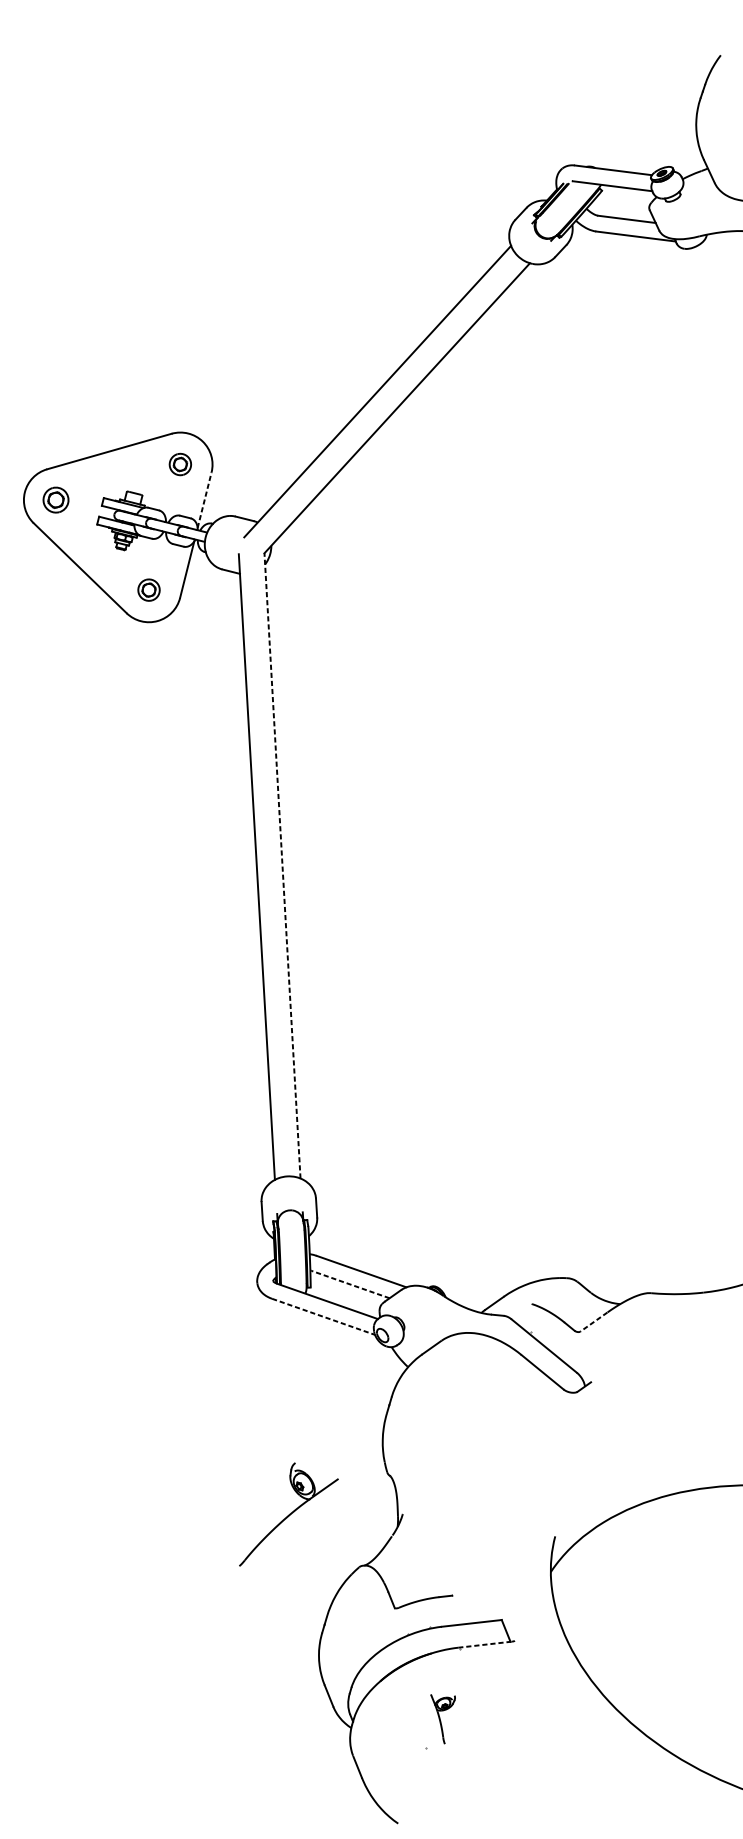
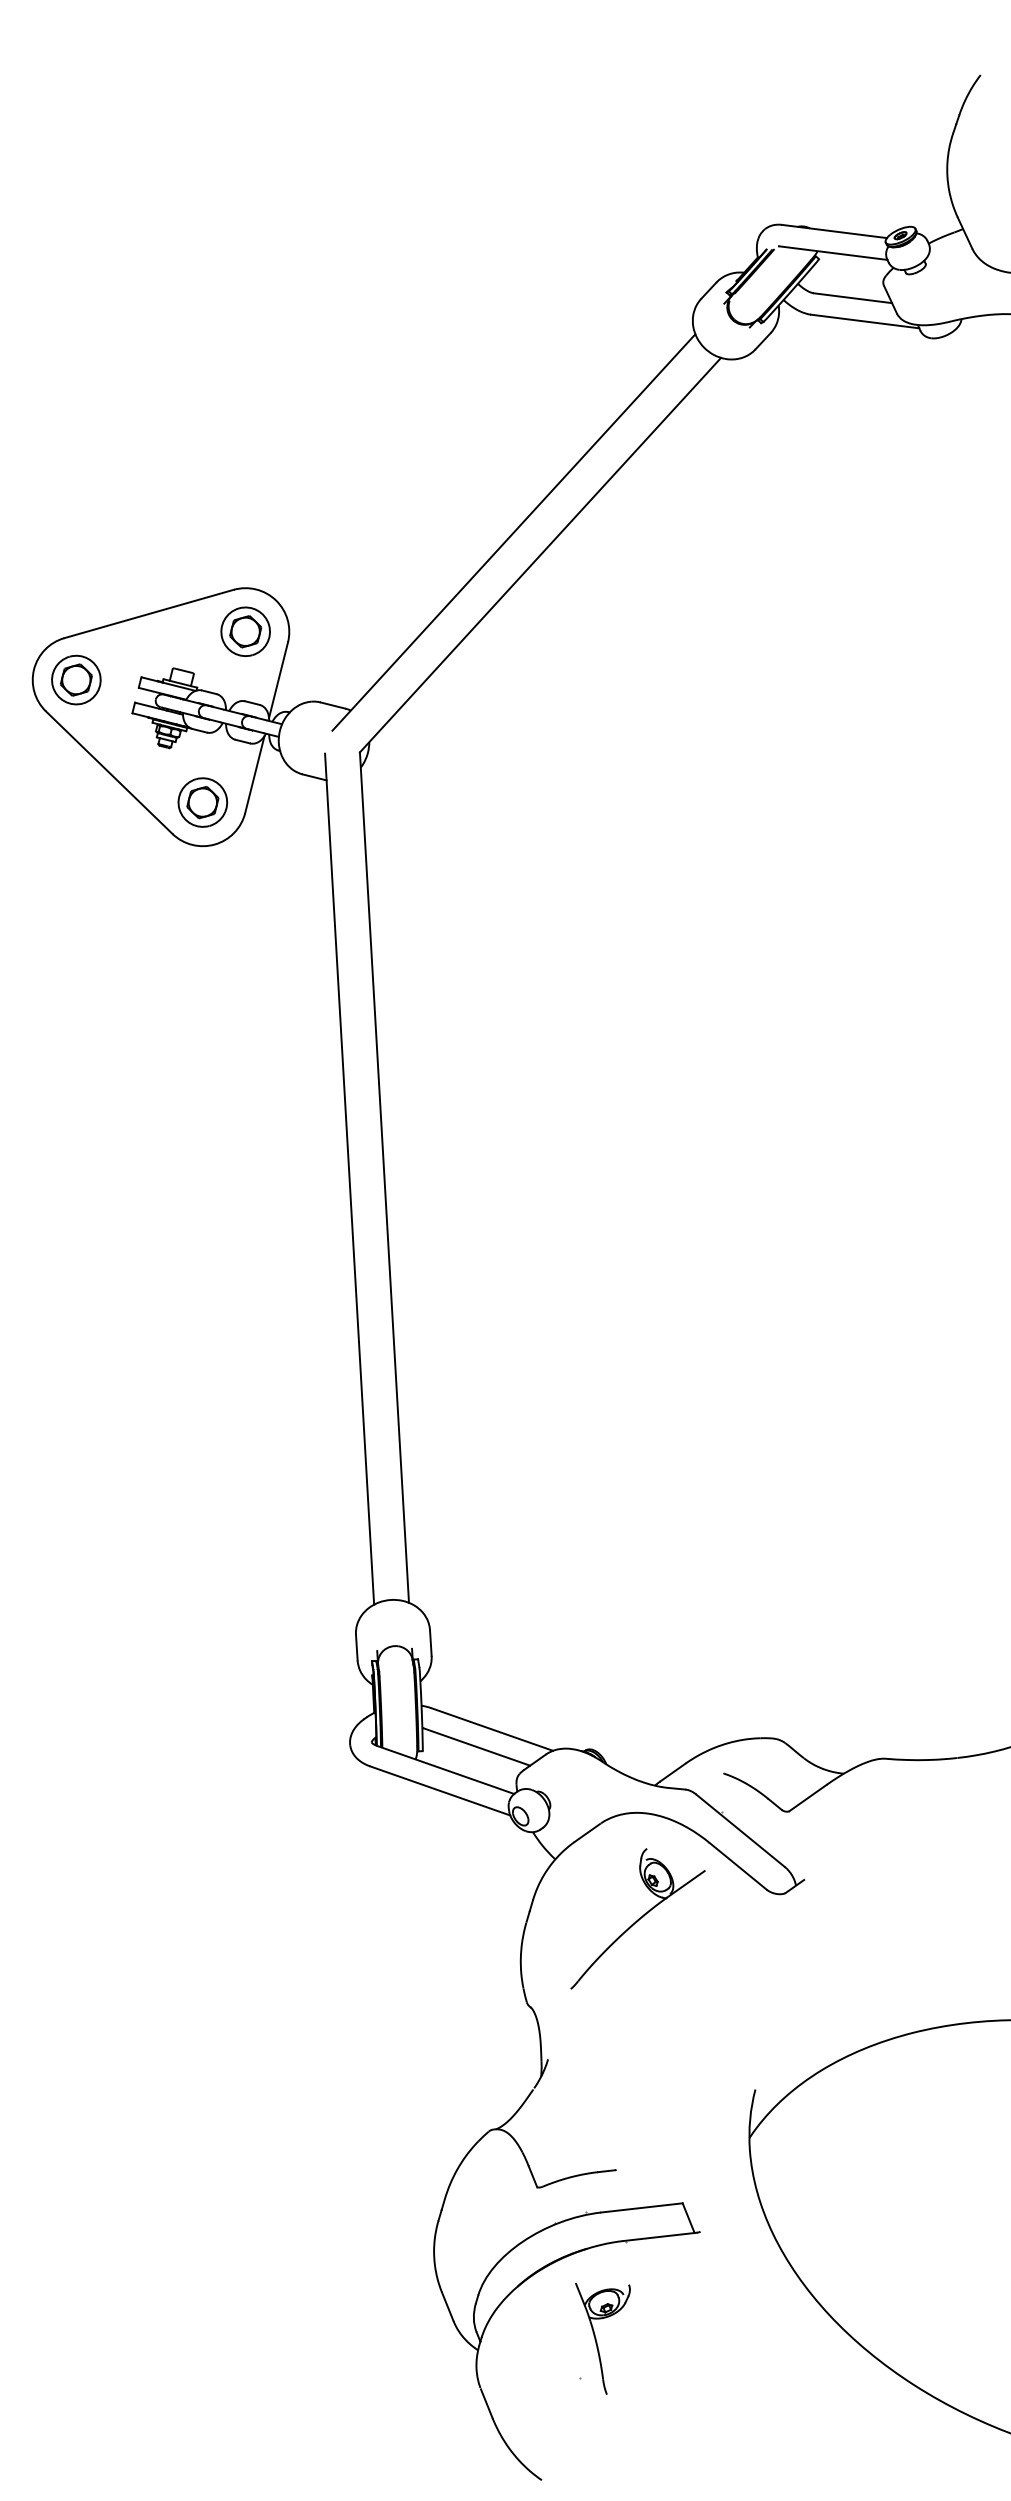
part: (180, 464) -> (245, 631), size x1.67
part: (56, 499) -> (76, 679), size x1.43
line: (204, 500) -> (278, 680), dashed -> solid
part: (148, 590) -> (202, 802), size x1.67
line: (282, 865) -> (384, 1177), dashed -> solid
line: (350, 1284) -> (476, 1746), dashed -> solid
line: (323, 1317) -> (440, 1791), dashed -> solid
line: (593, 1322) -> (807, 1798), dashed -> solid
part: (288, 1514) -> (637, 1918), moved
line: (485, 1644) -> (660, 2236), dashed -> solid
part: (442, 1719) -> (602, 2338), size x1.67

